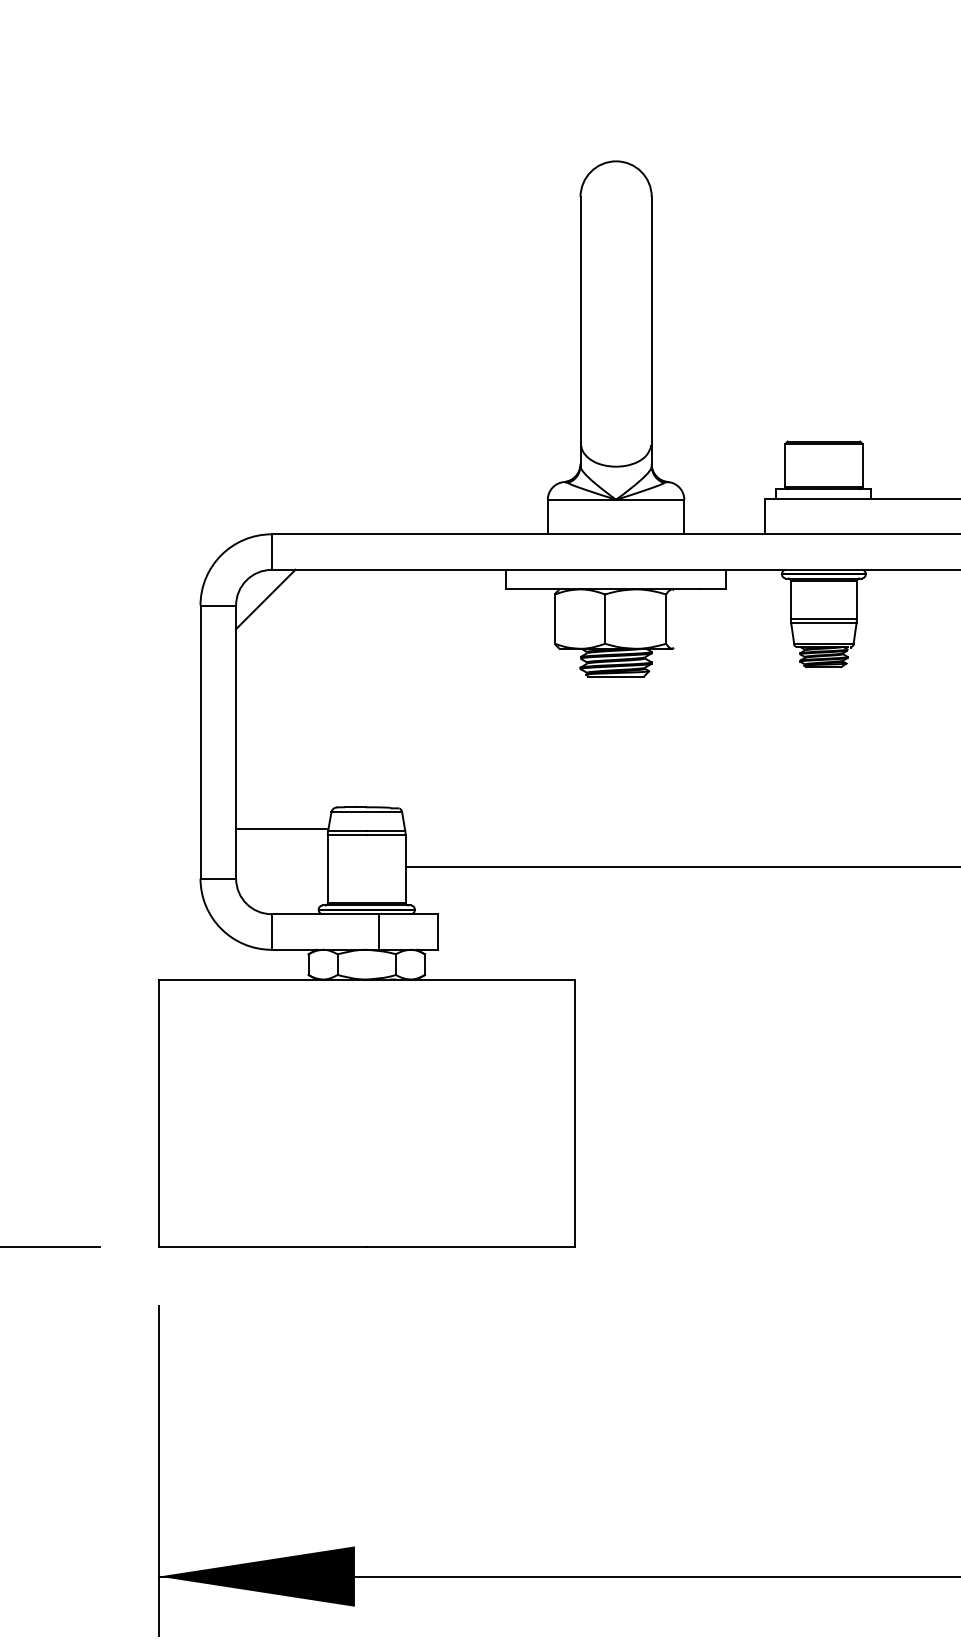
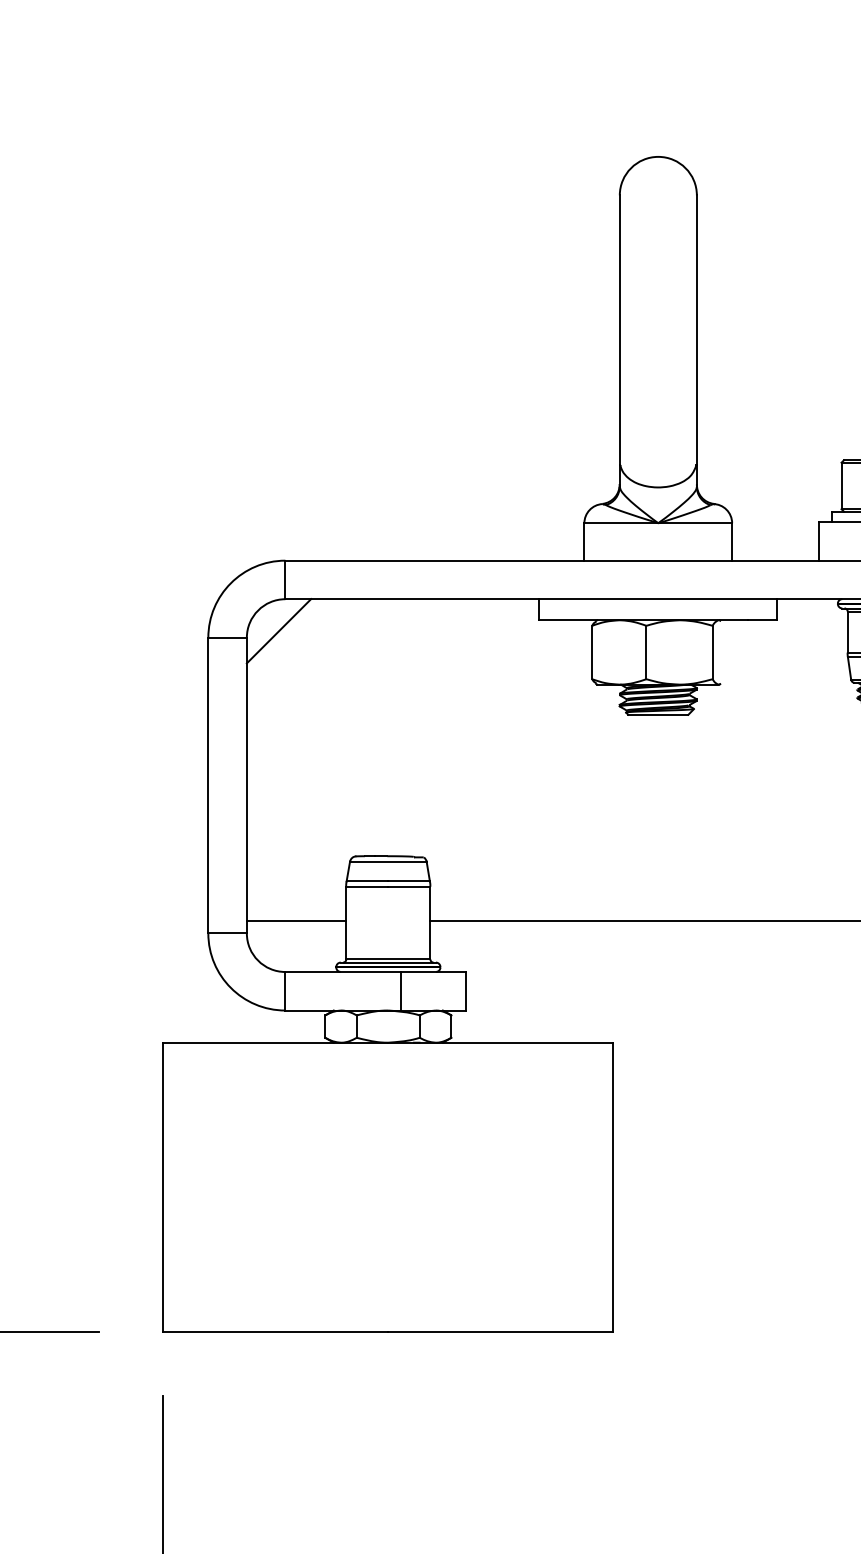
line: (281, 828) -> (296, 920), moved

